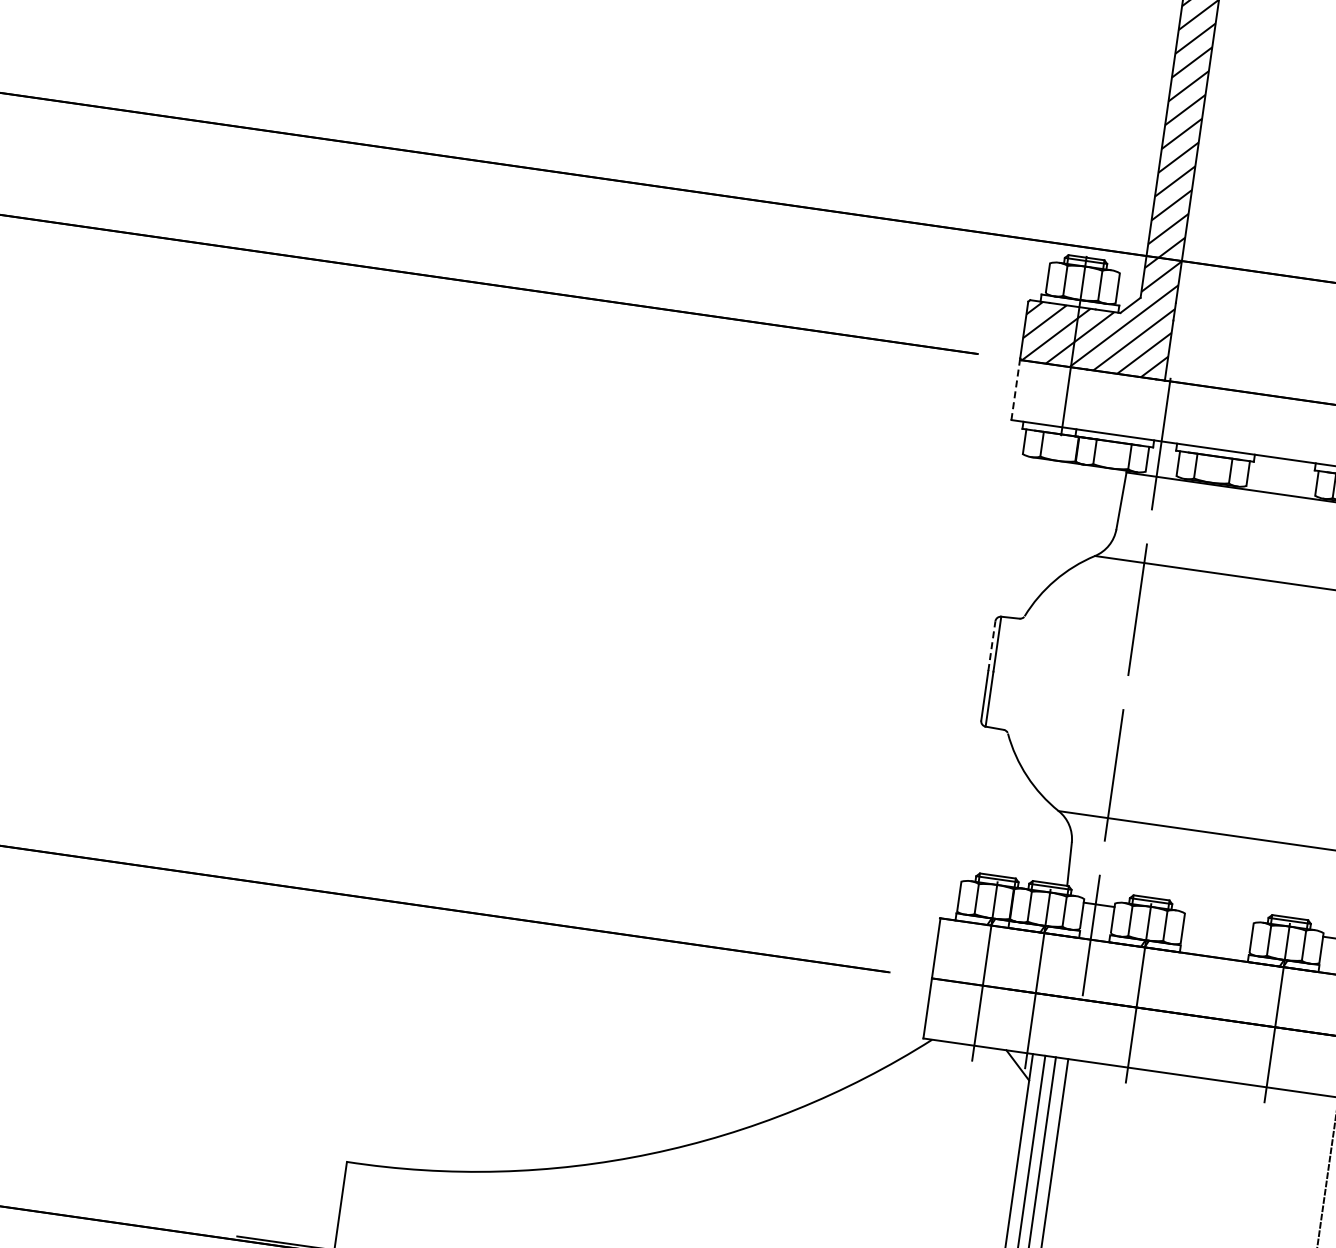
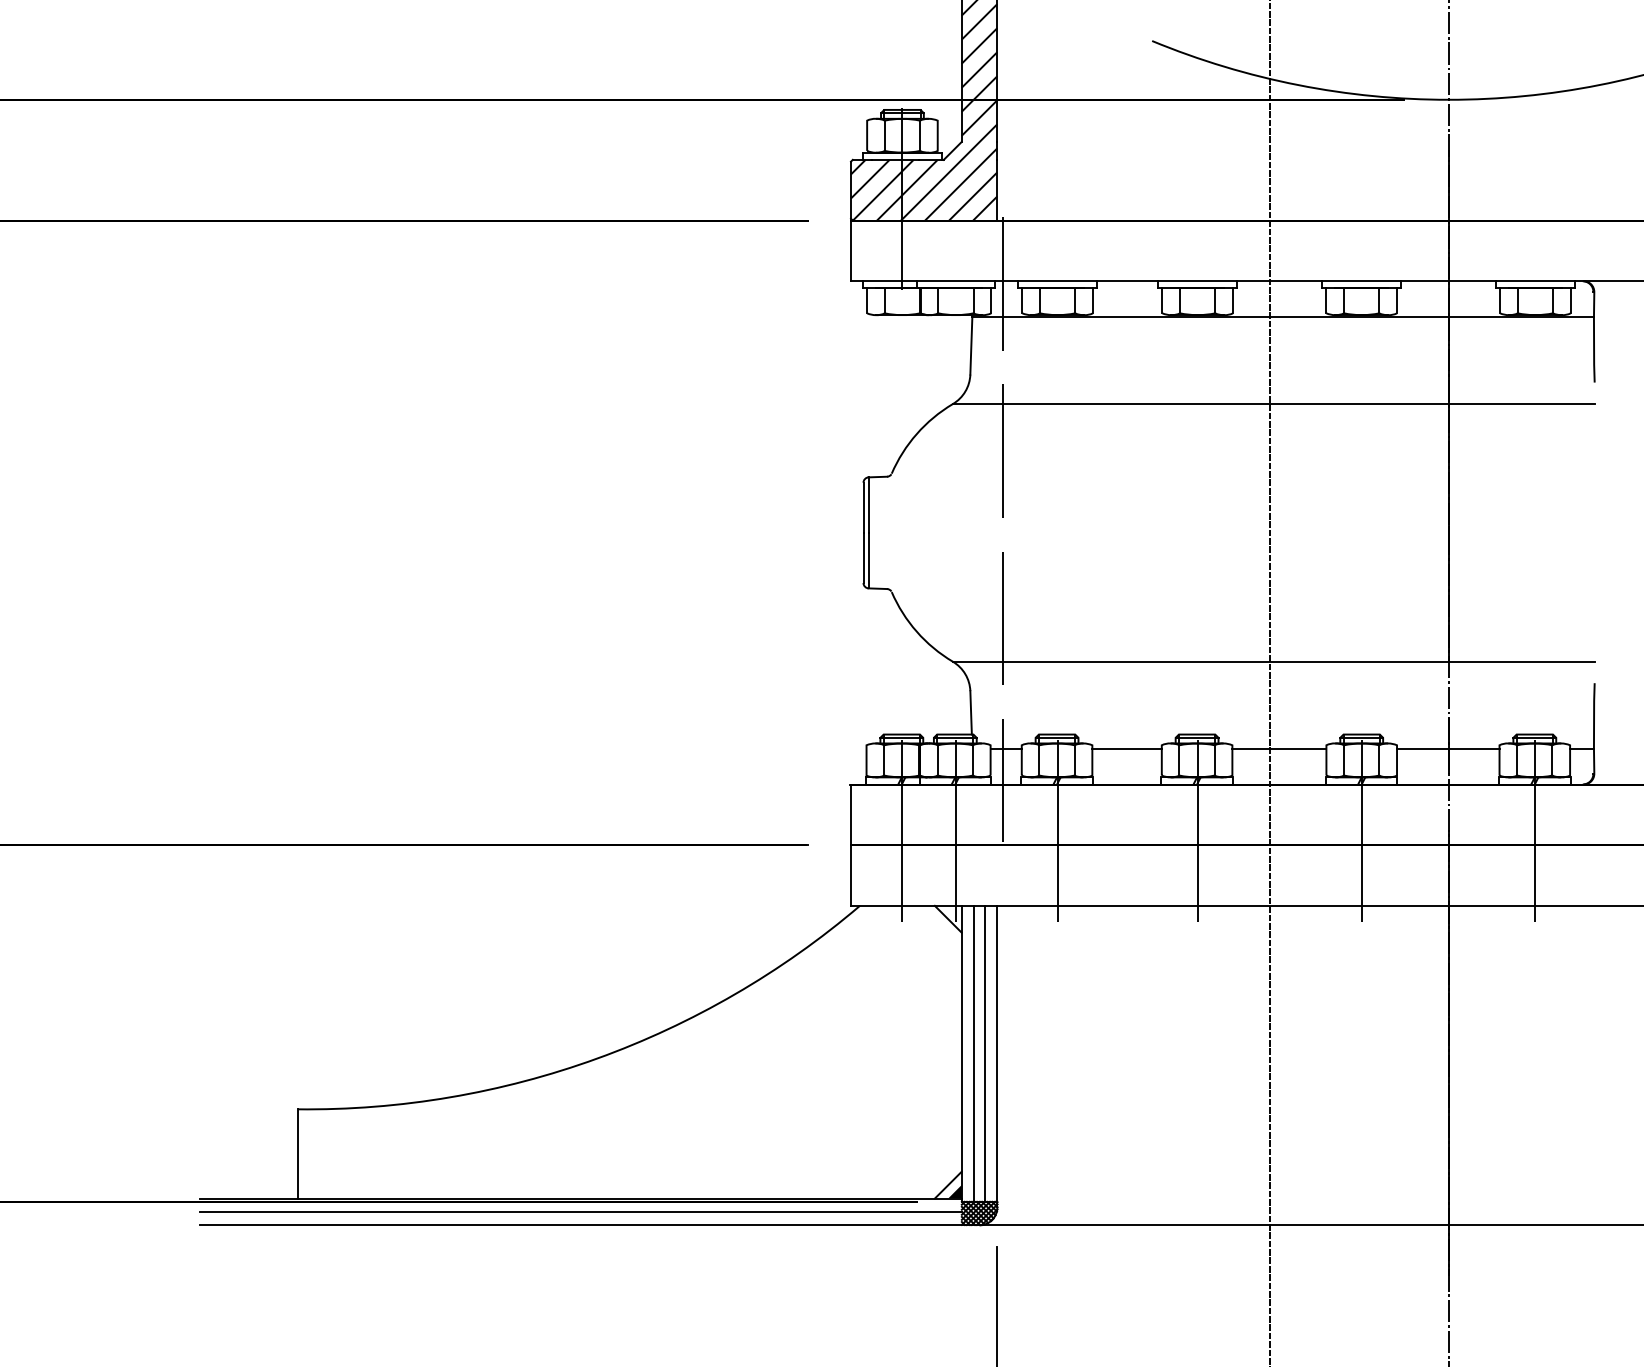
line: (1016, 389) -> (851, 250), dashed -> solid
line: (991, 645) -> (863, 507), dashed -> solid
line: (1218, 921) -> (1126, 748), added

